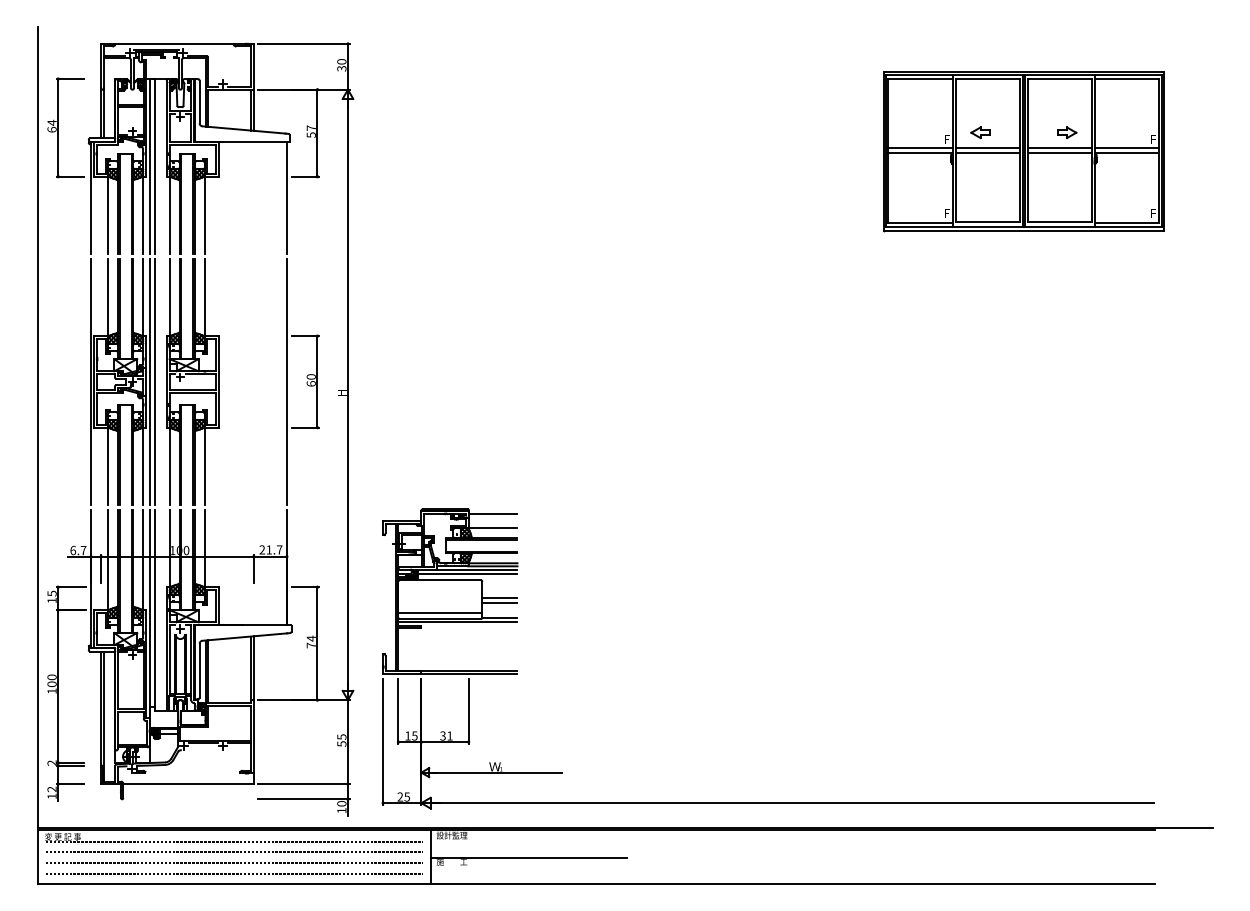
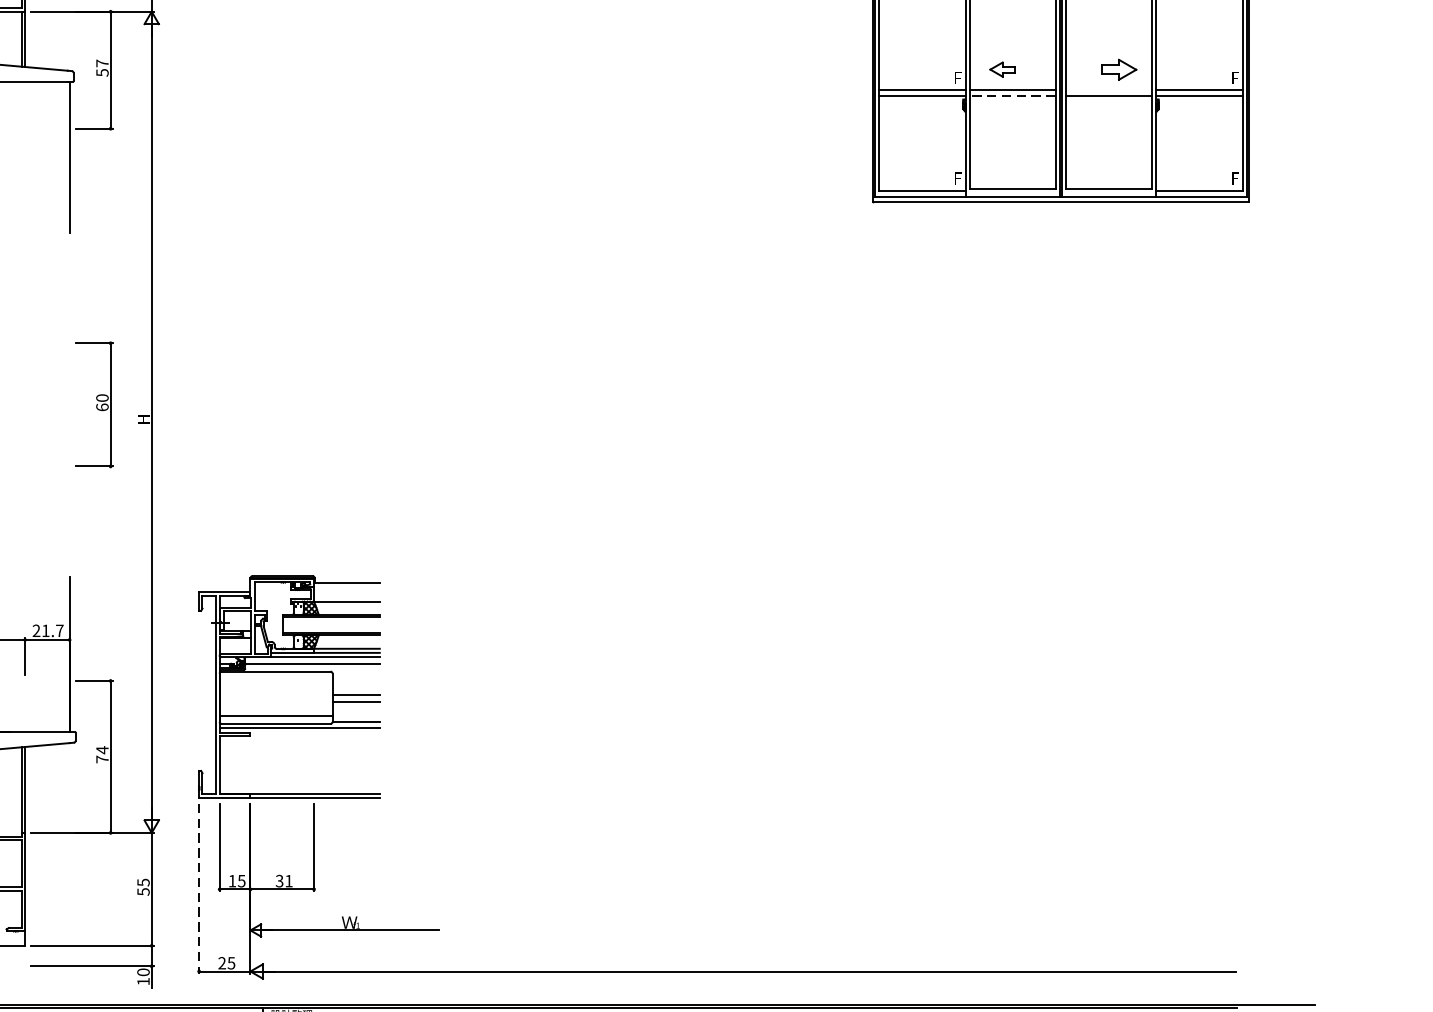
part: (1067, 132) -> (1119, 69), size x1.4
line: (1059, 148) -> (1108, 90), removed
line: (987, 152) -> (1012, 96), solid -> dashed
line: (286, 381) -> (69, 404), removed
line: (383, 742) -> (199, 889), solid -> dashed

